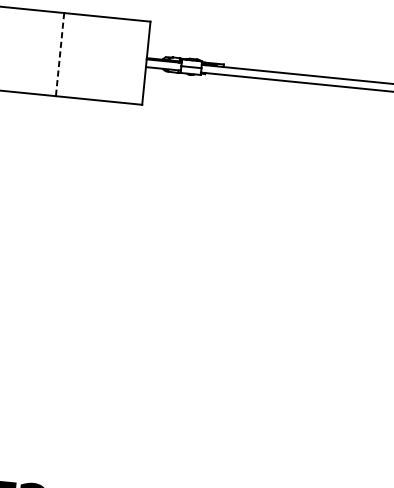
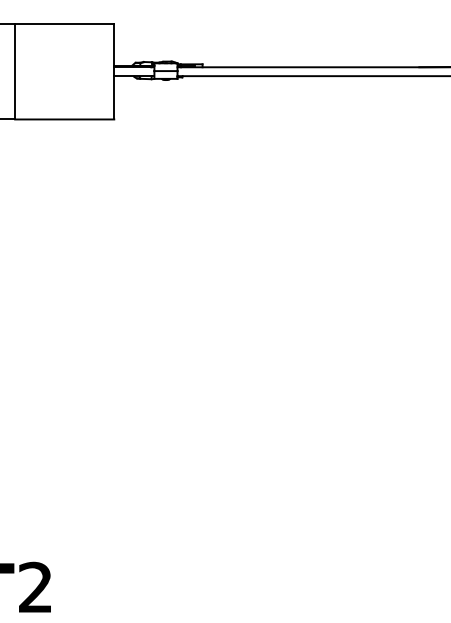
line: (60, 54) -> (15, 71), dashed -> solid

